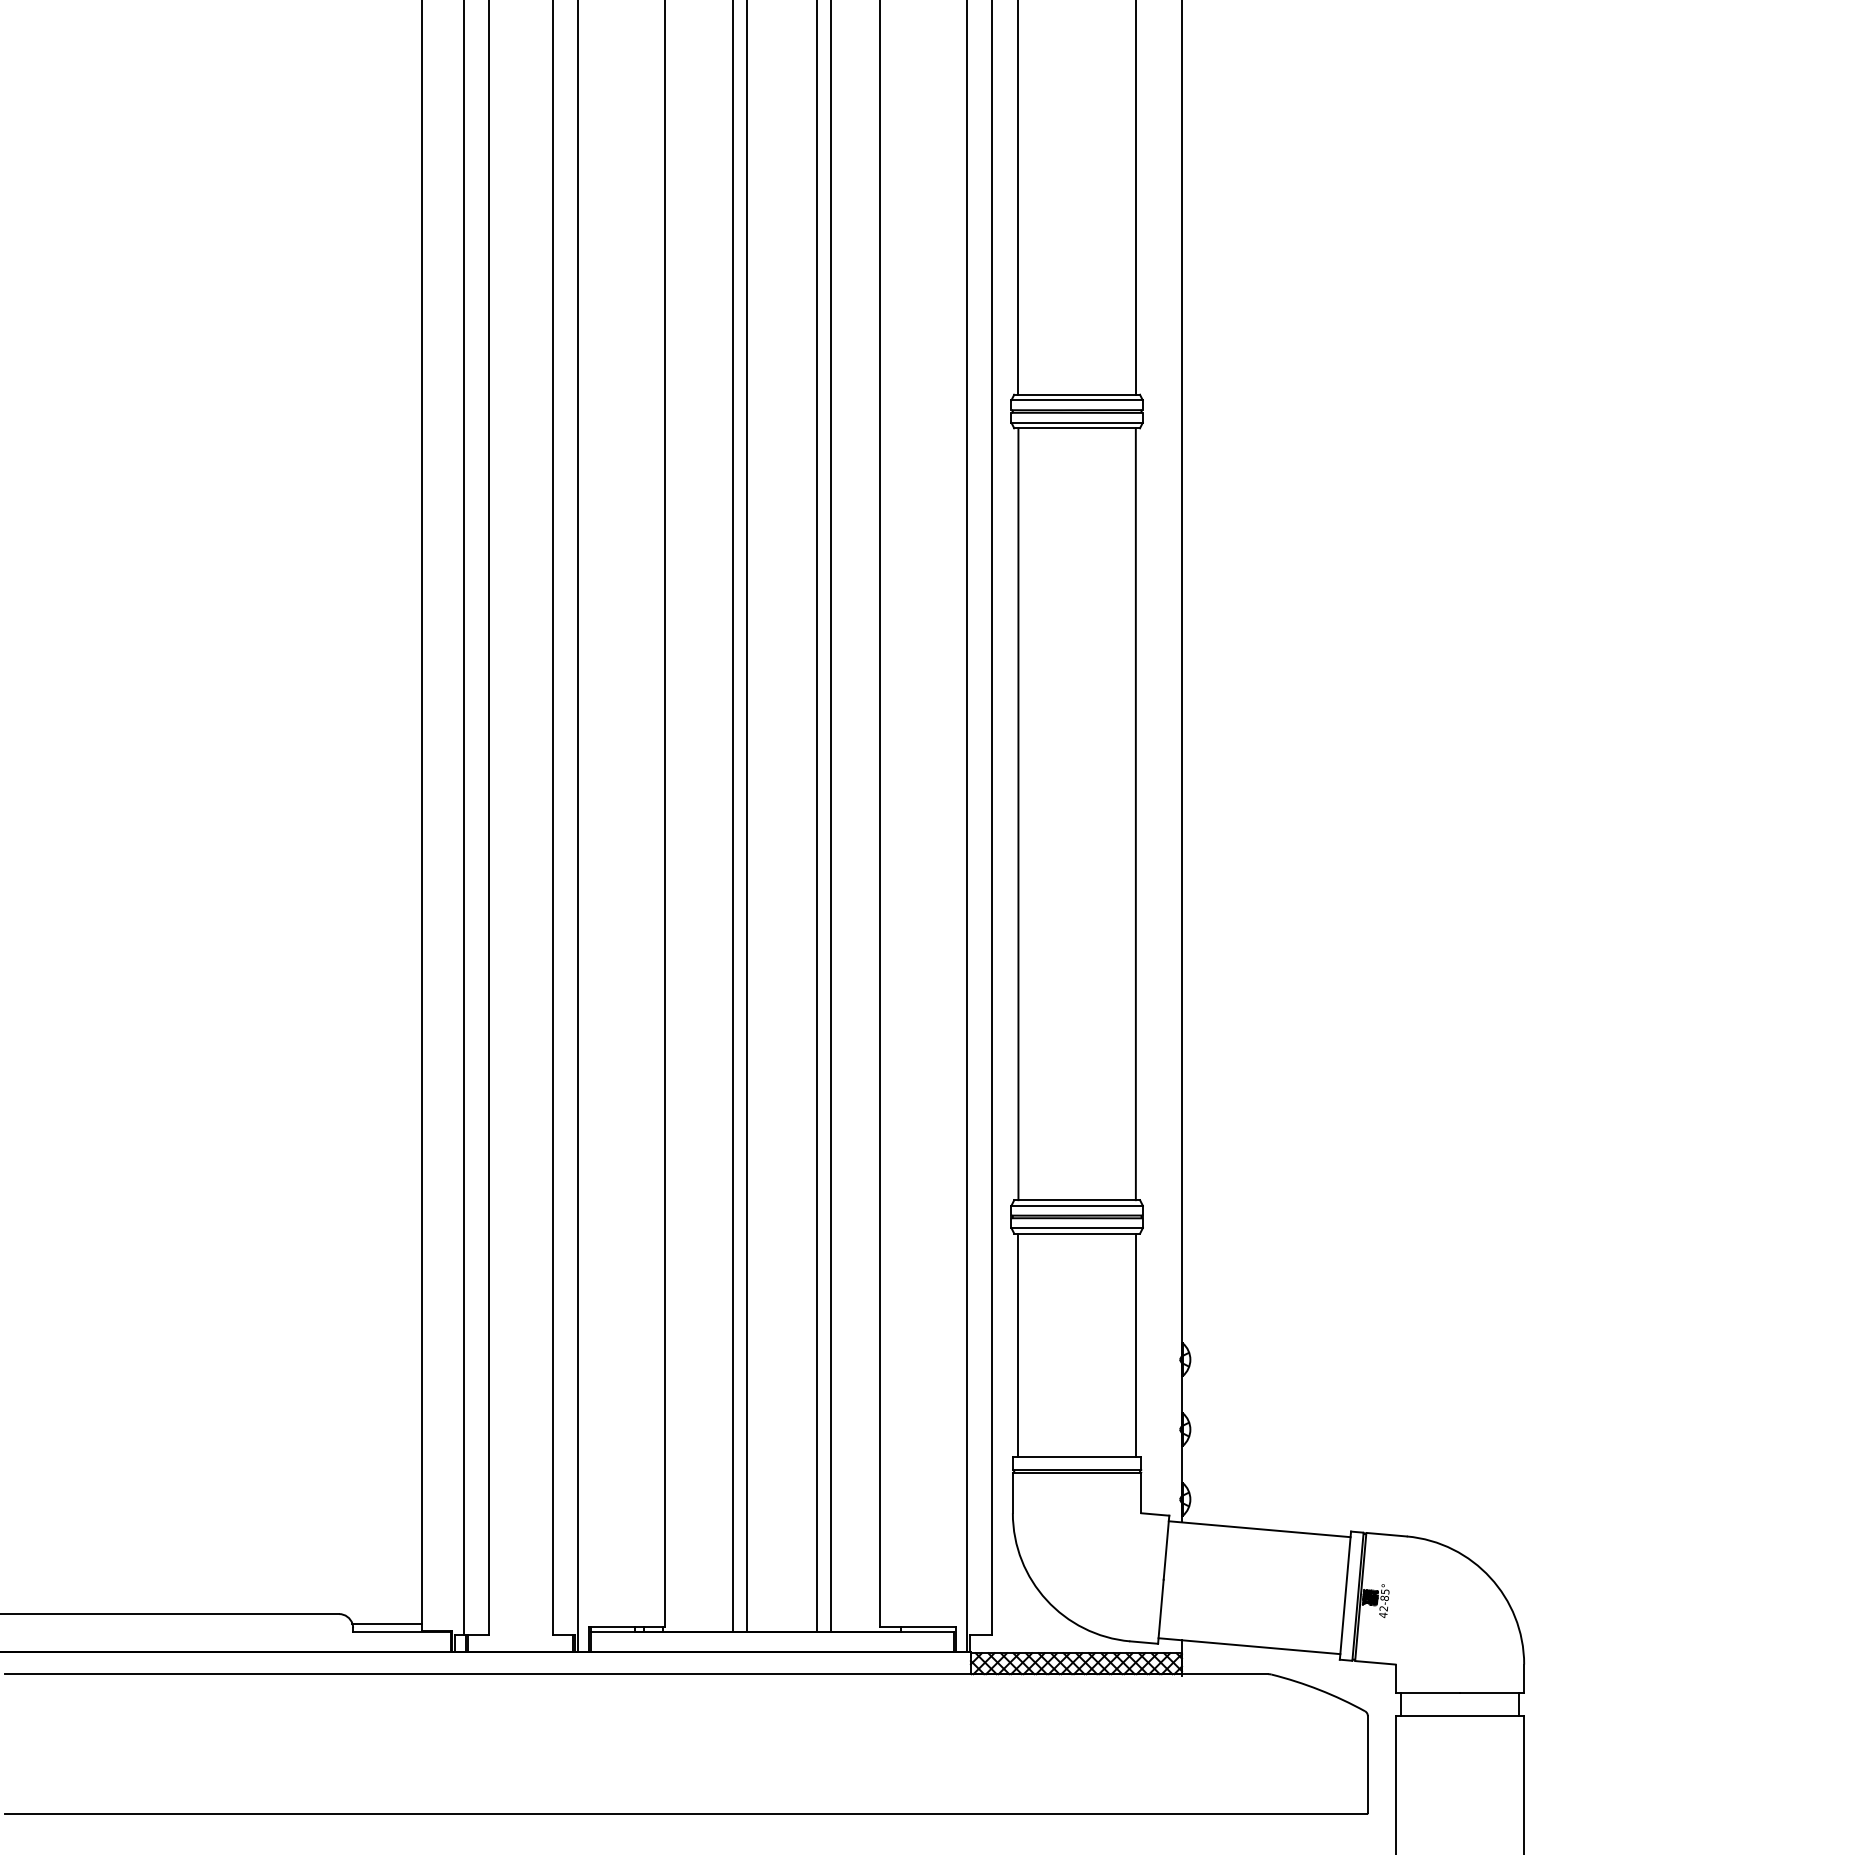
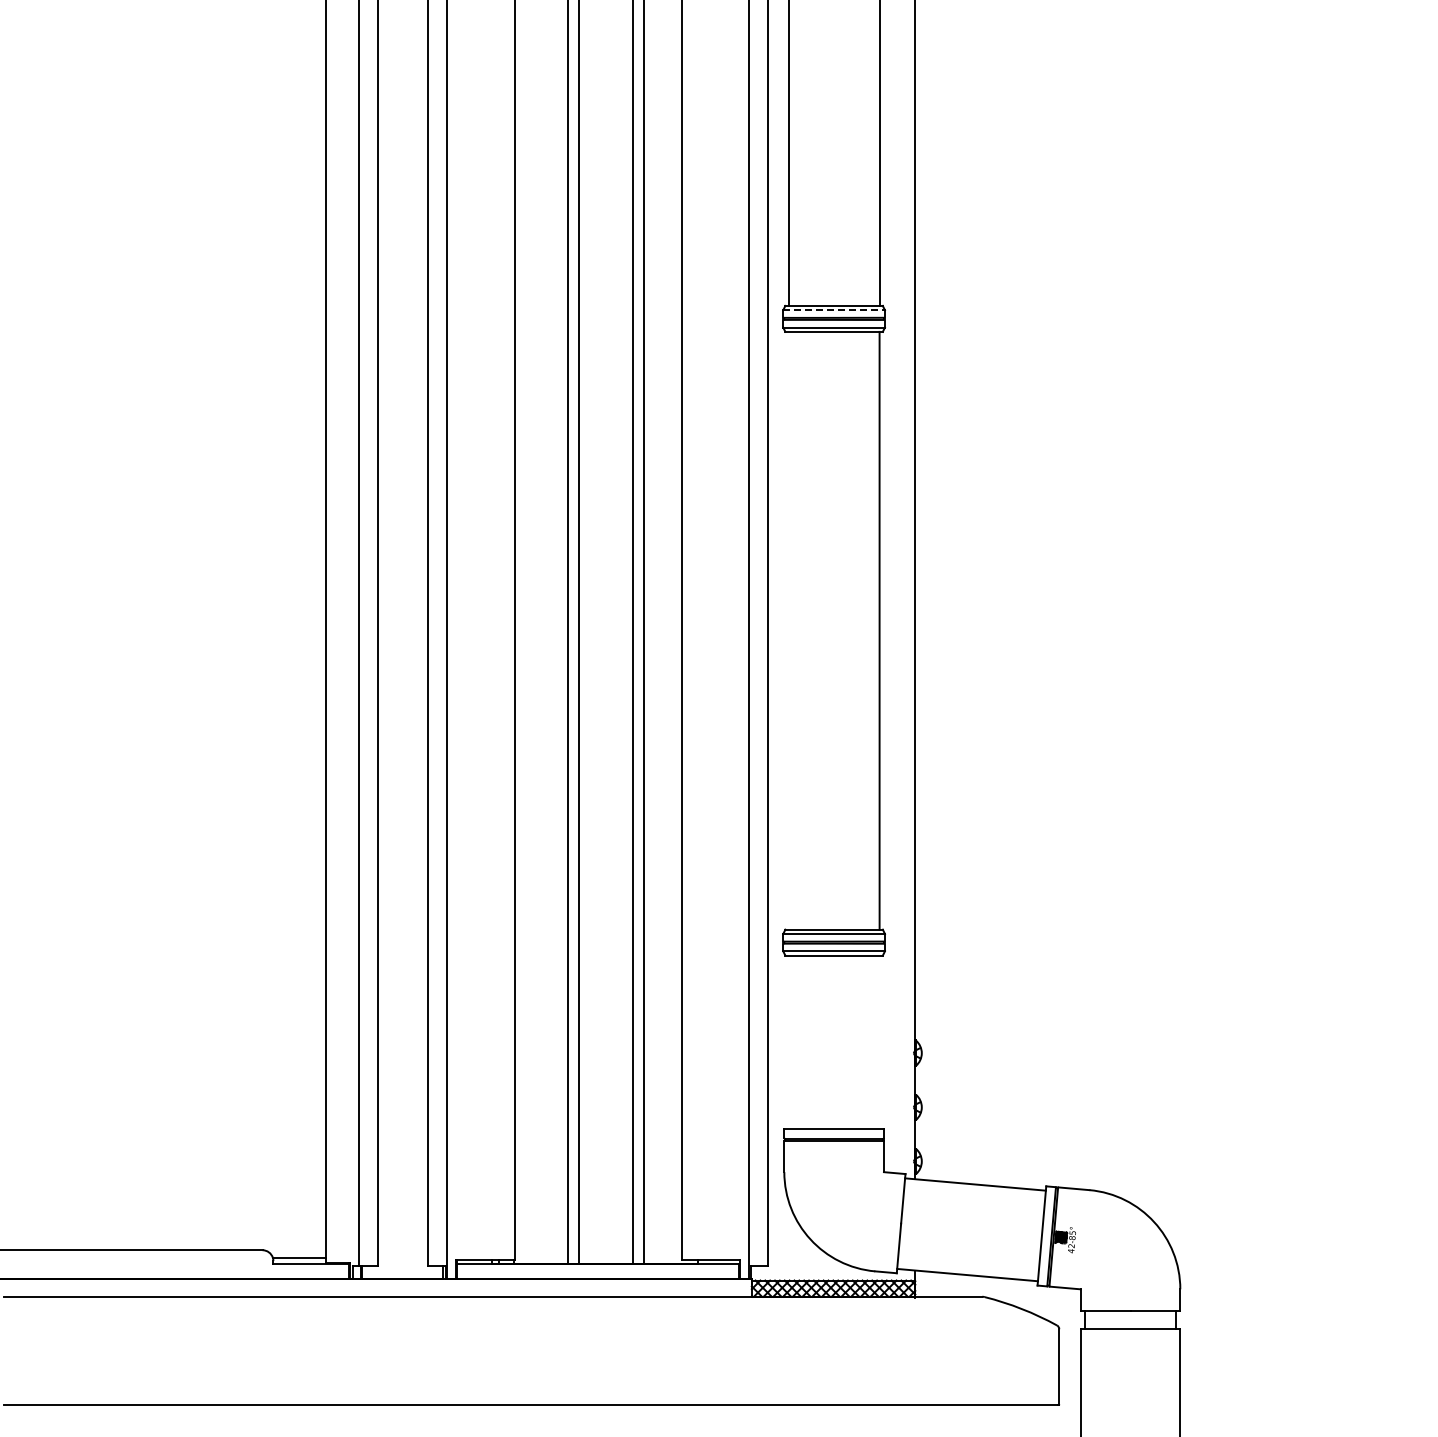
line: (1077, 400) -> (834, 310), solid -> dashed
line: (1018, 813) -> (788, 630), removed
line: (1018, 1344) -> (788, 1041), removed
line: (1135, 1344) -> (879, 1041), removed

